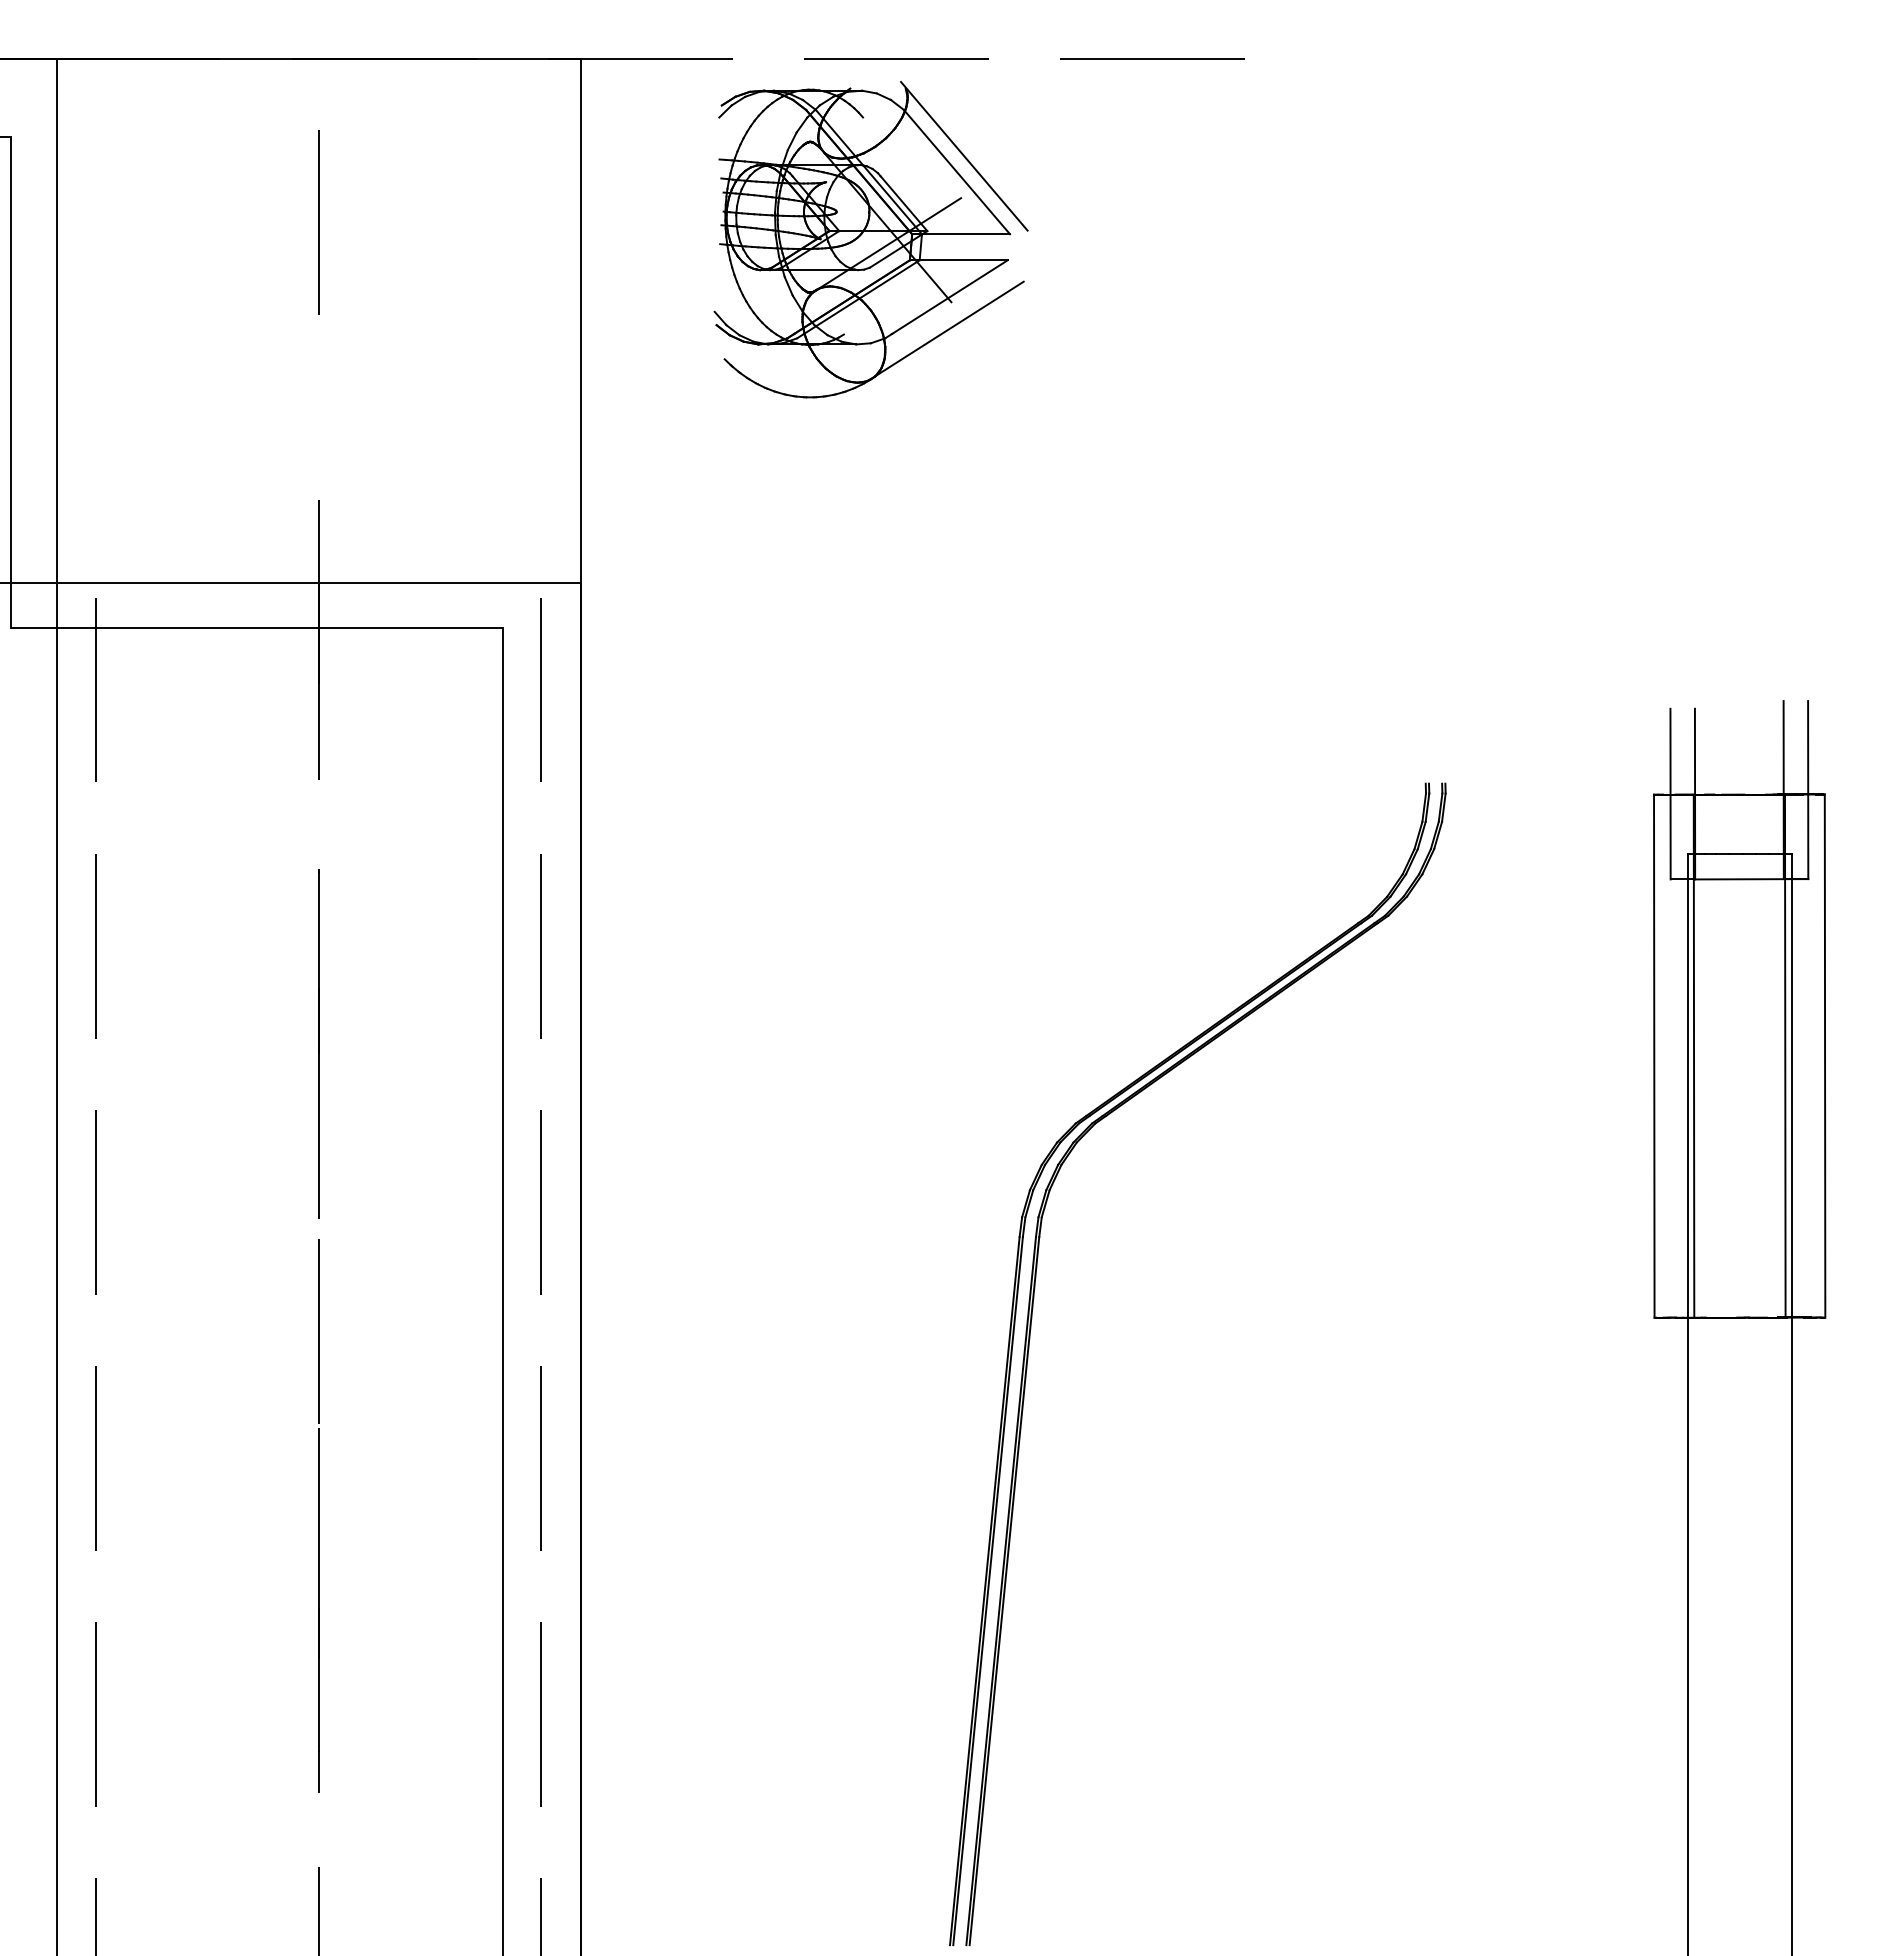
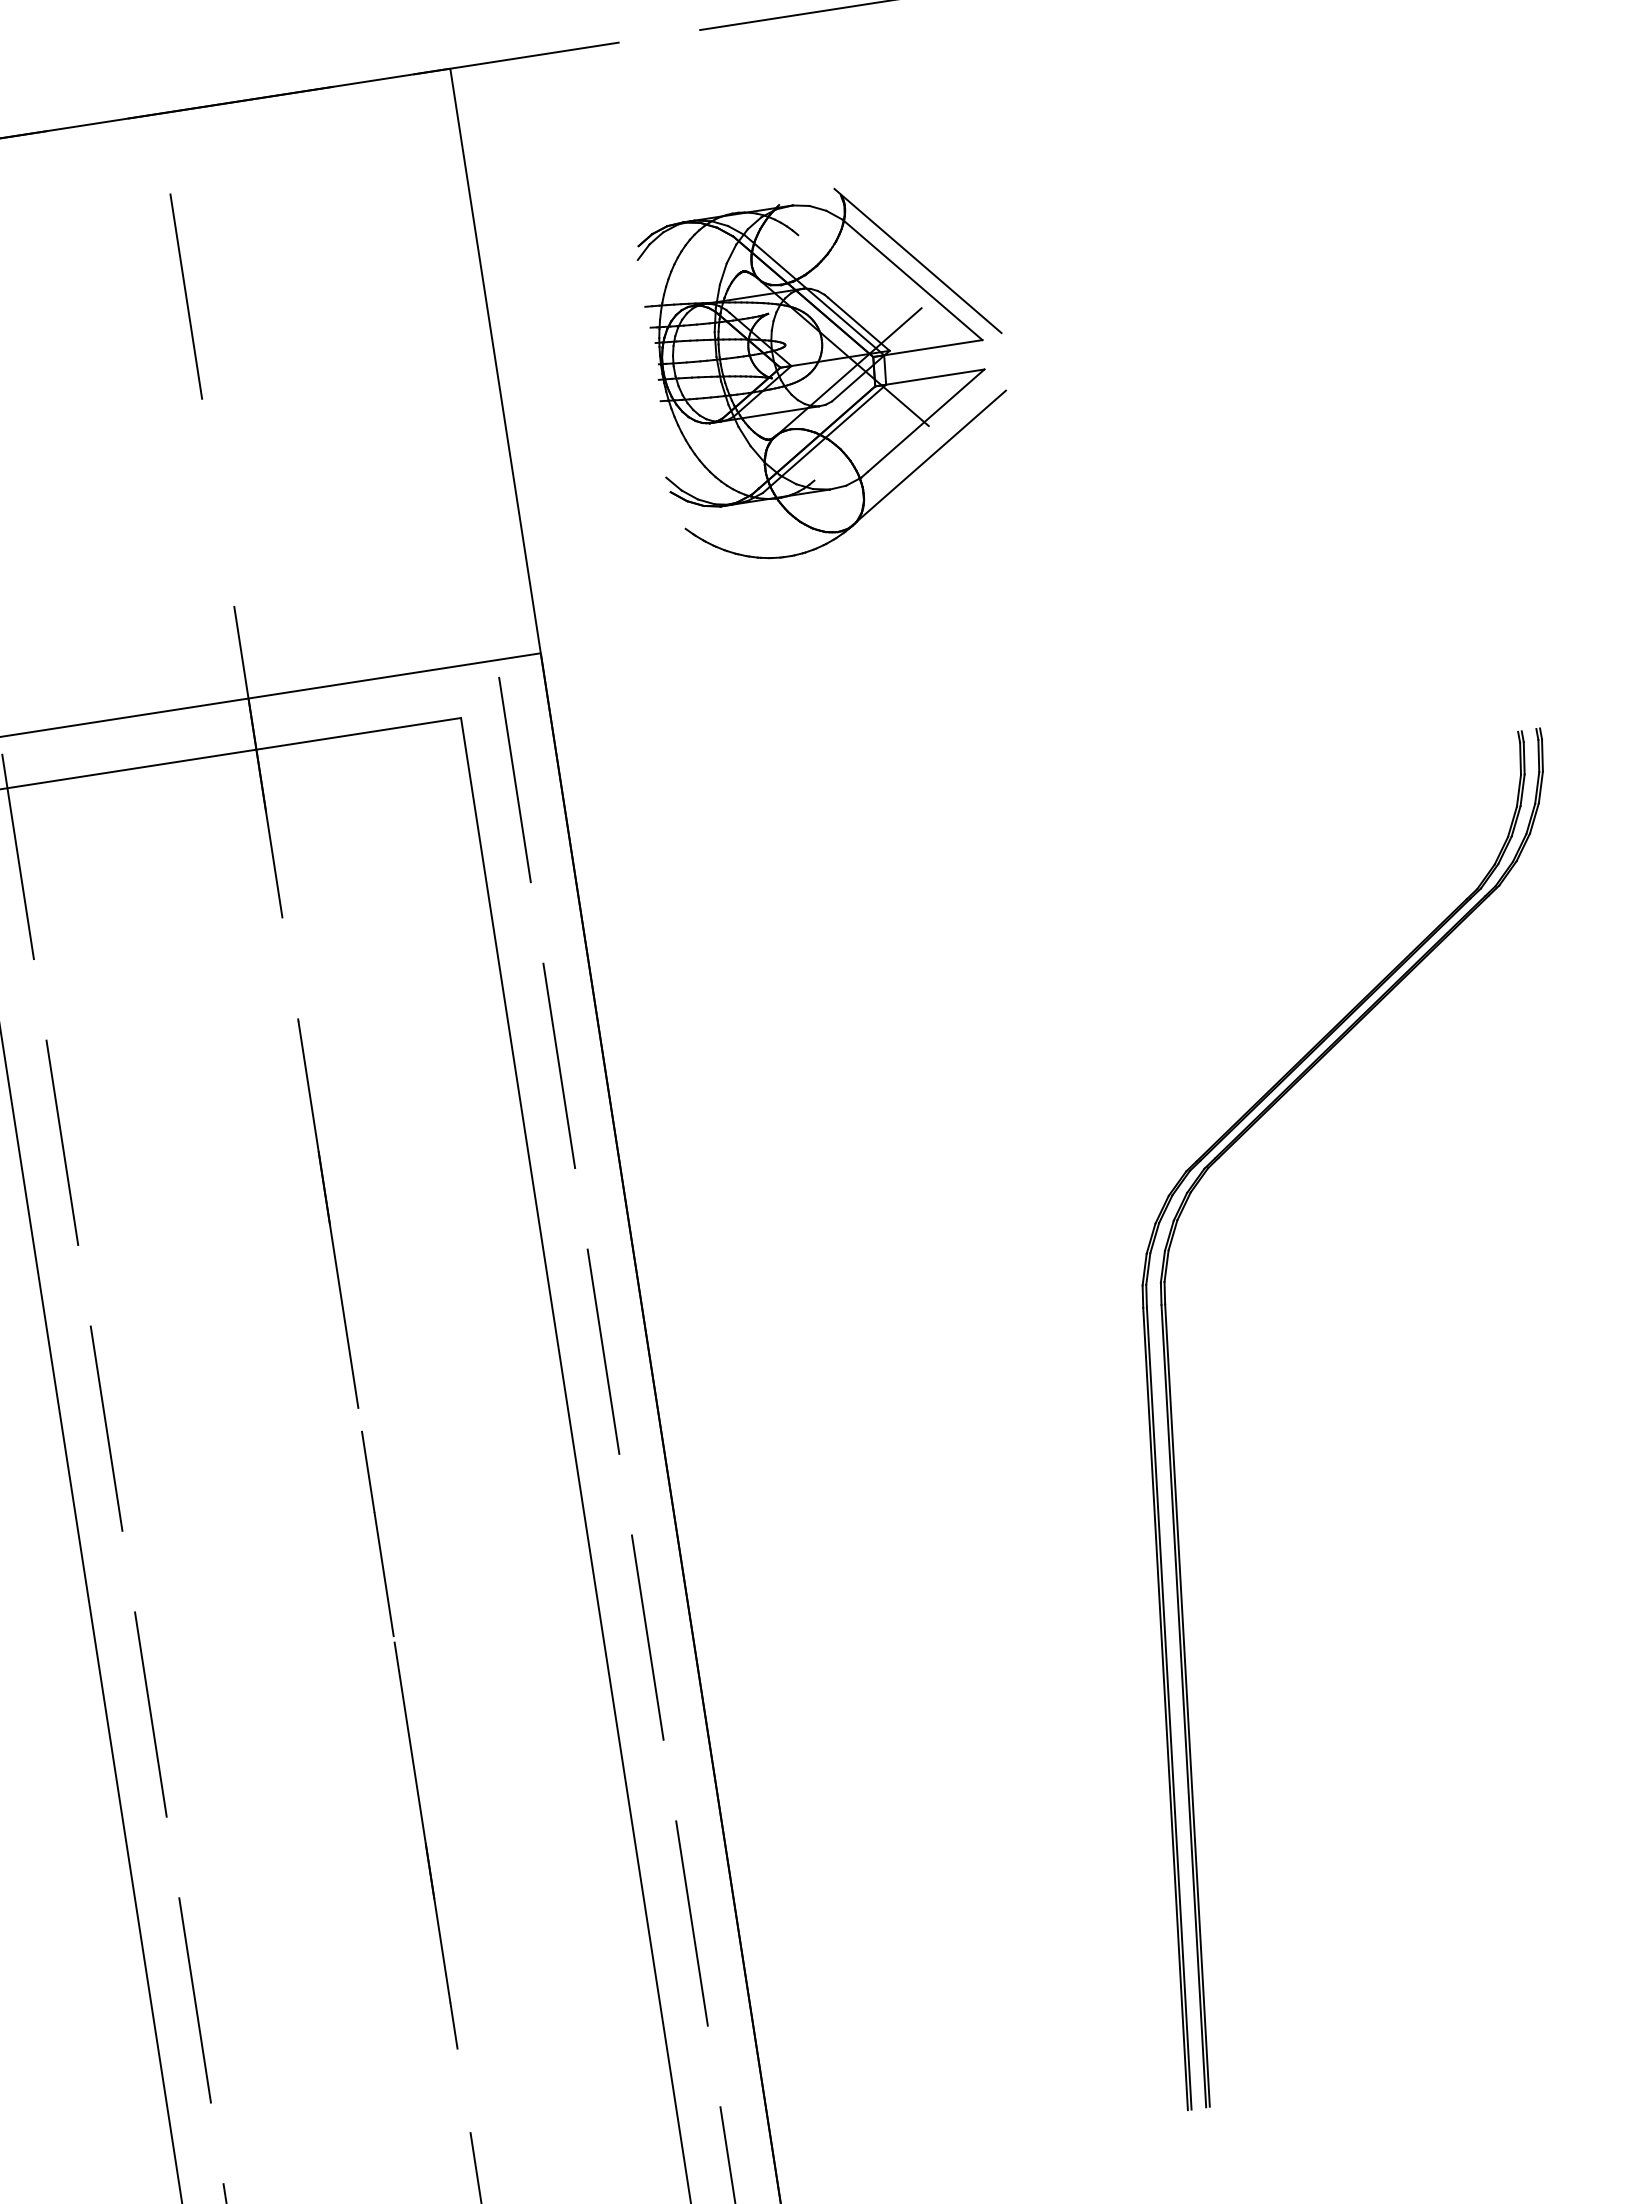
part: (870, 239) -> (827, 370), moved

